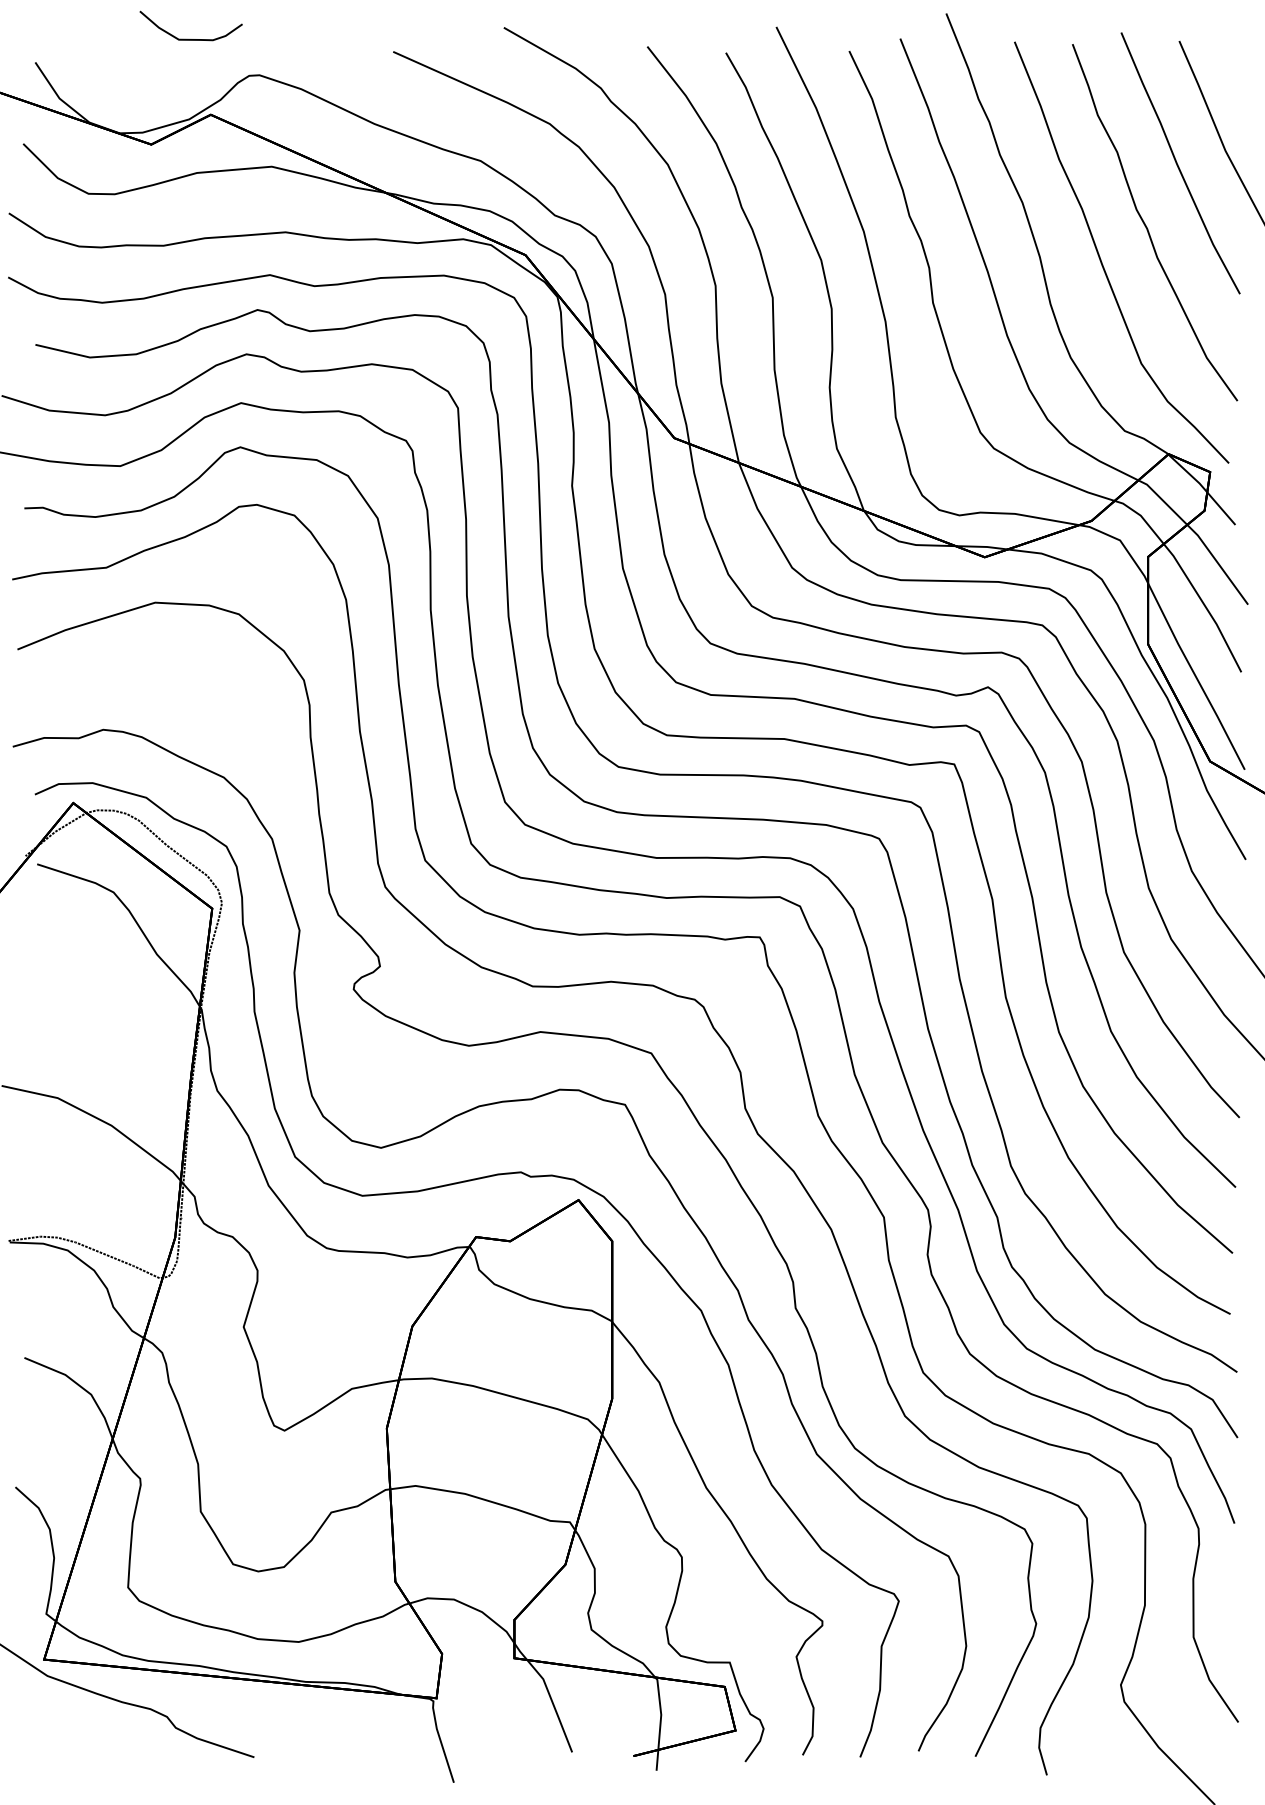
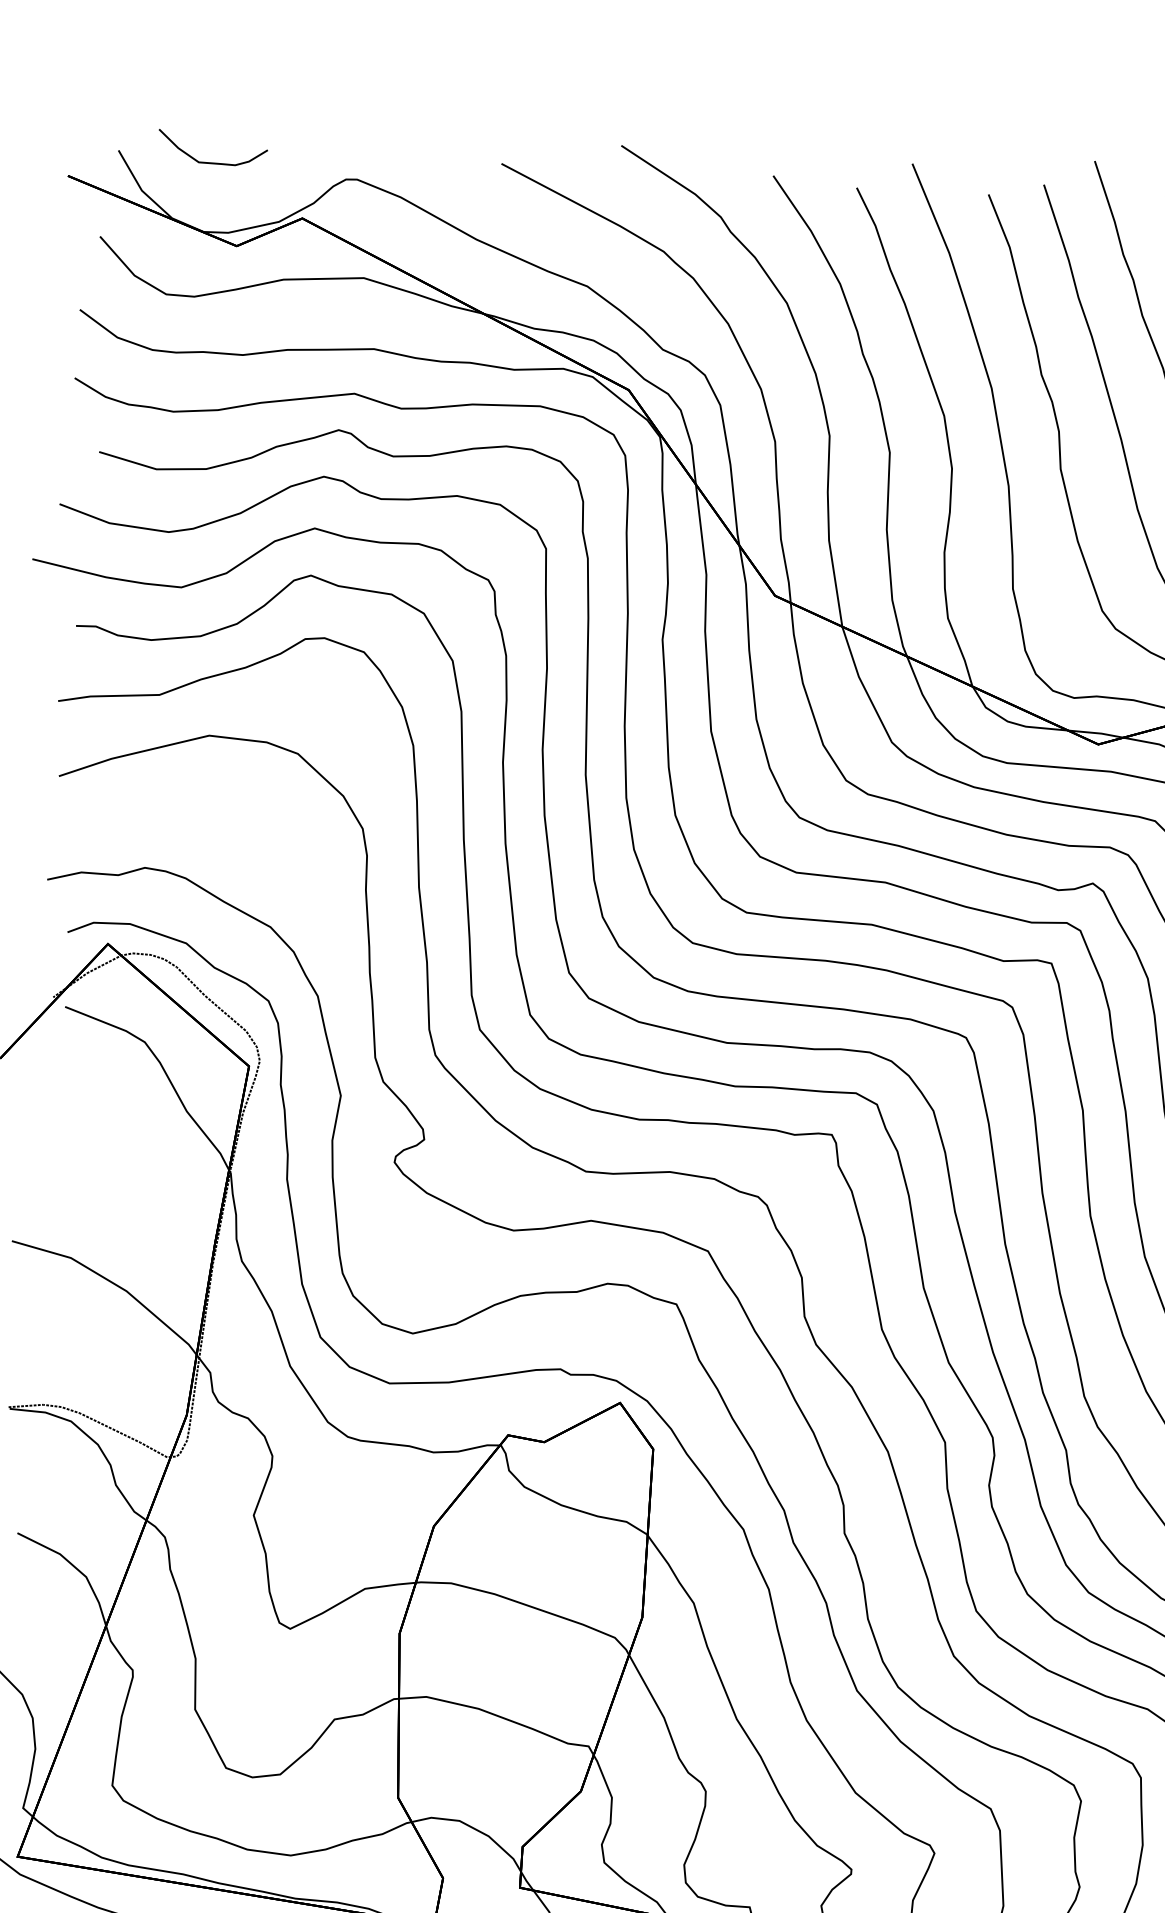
curve: (189, 38) -> (210, 161), moved

